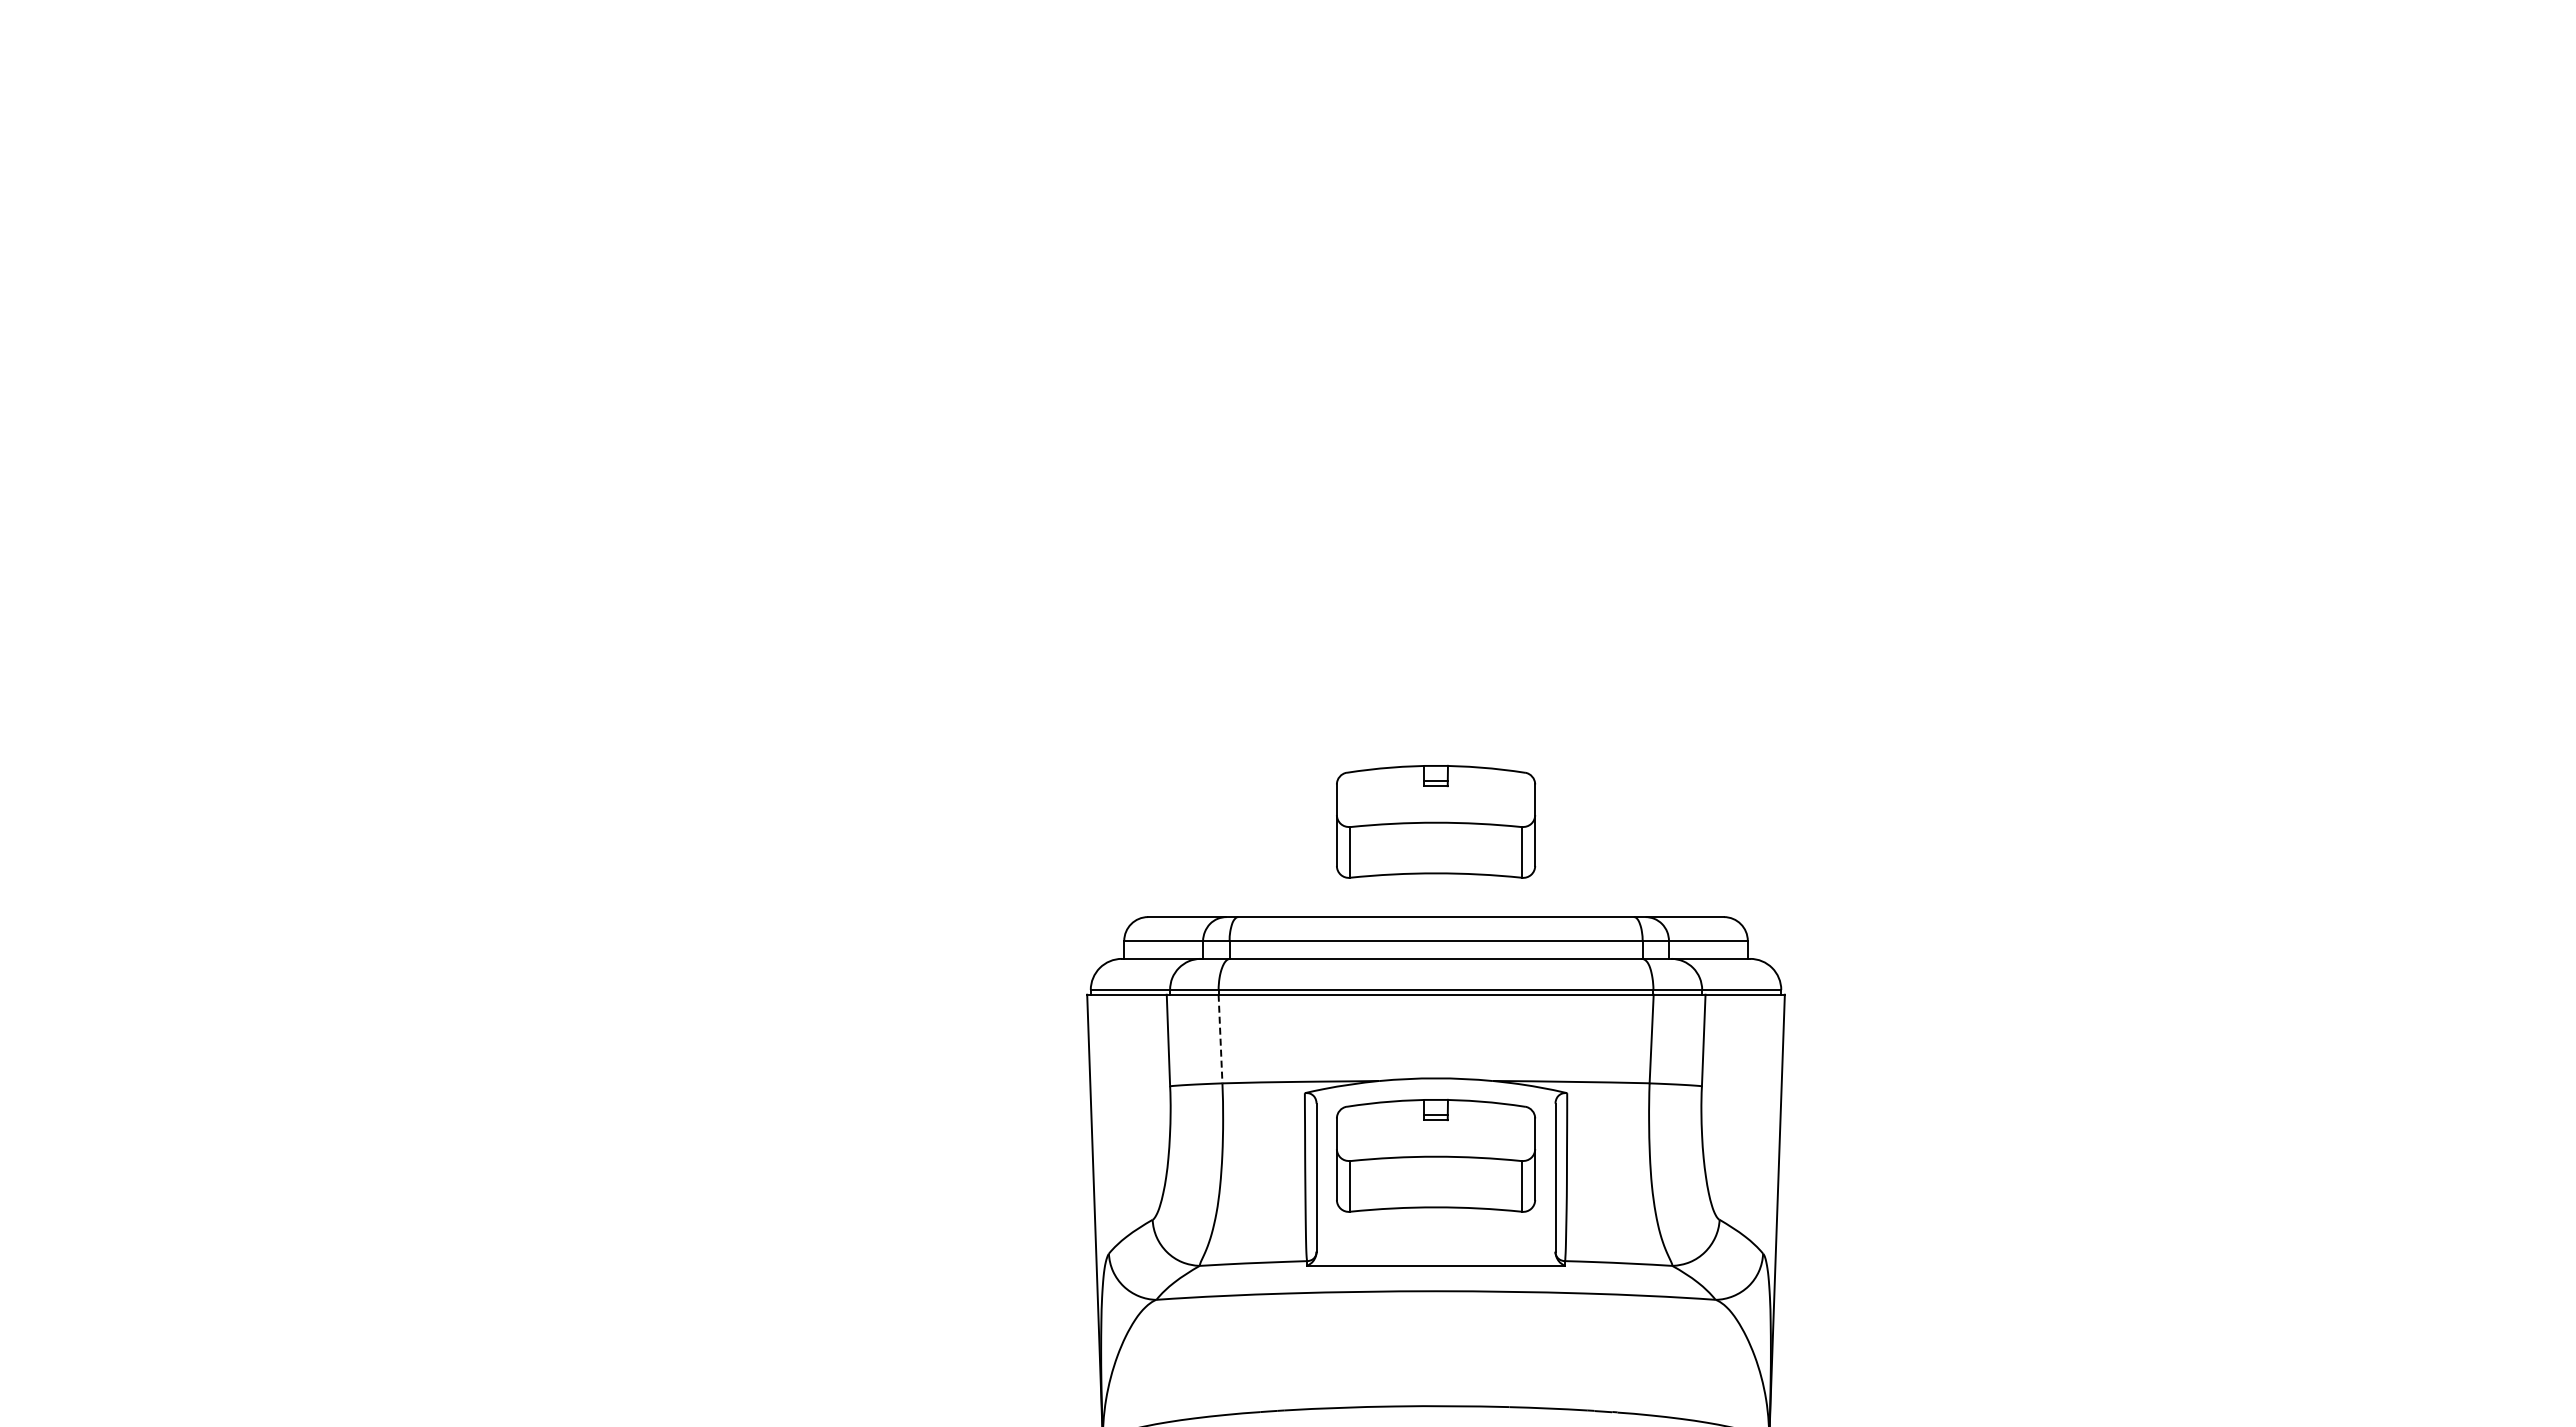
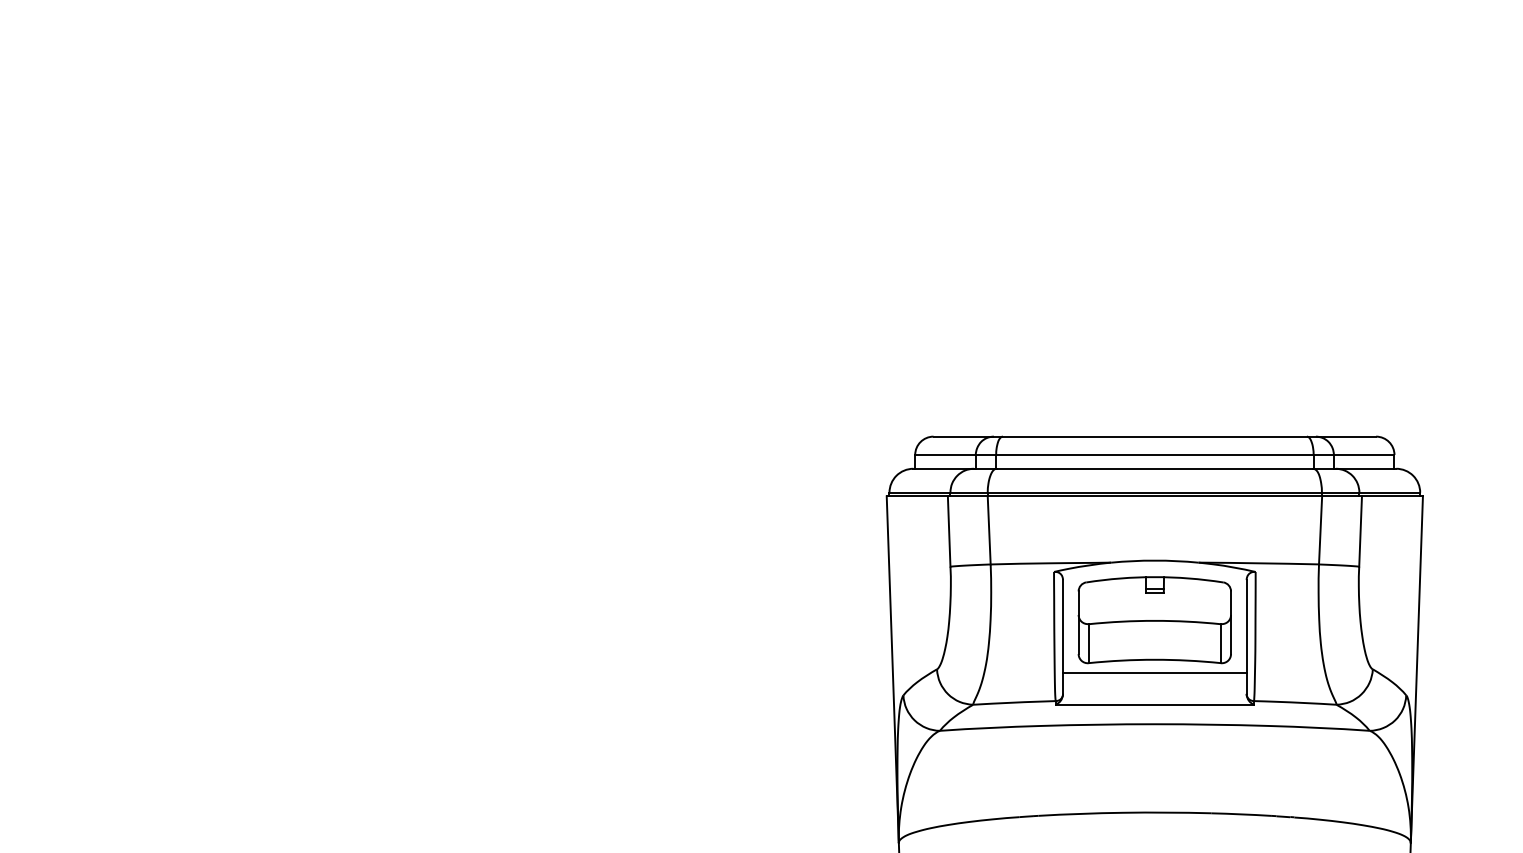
part: (1436, 821) -> (1155, 363), removed
line: (1220, 1039) -> (989, 530), dashed -> solid
line: (1435, 1224) -> (1154, 672), added

